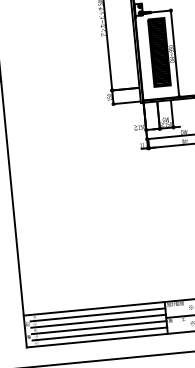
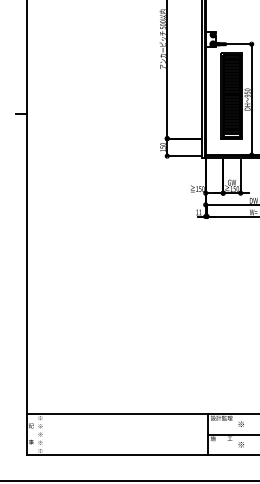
line: (97, 315) -> (121, 422), removed
line: (98, 321) -> (121, 430), removed
line: (99, 327) -> (121, 438), removed
line: (99, 333) -> (121, 446), removed

